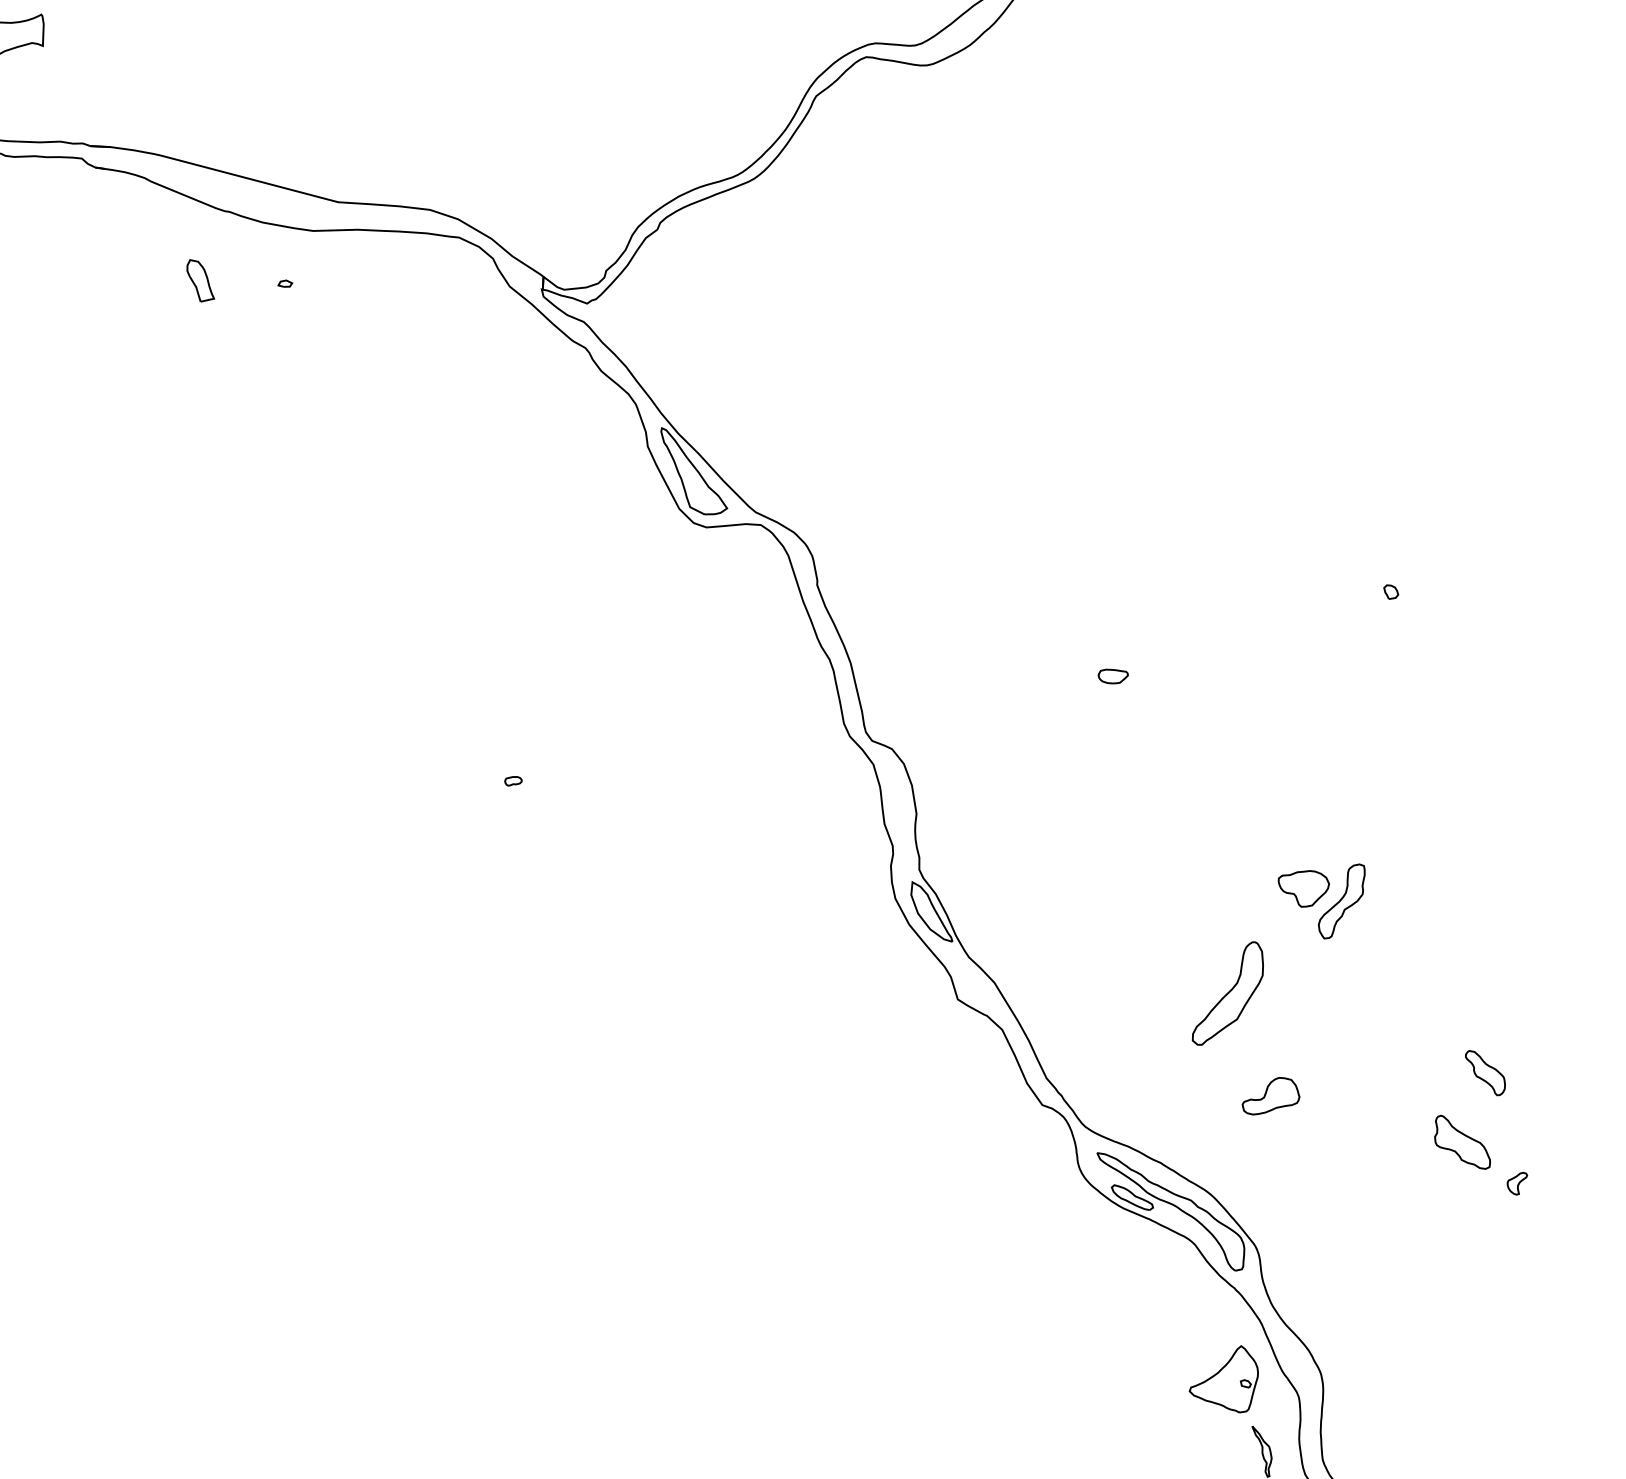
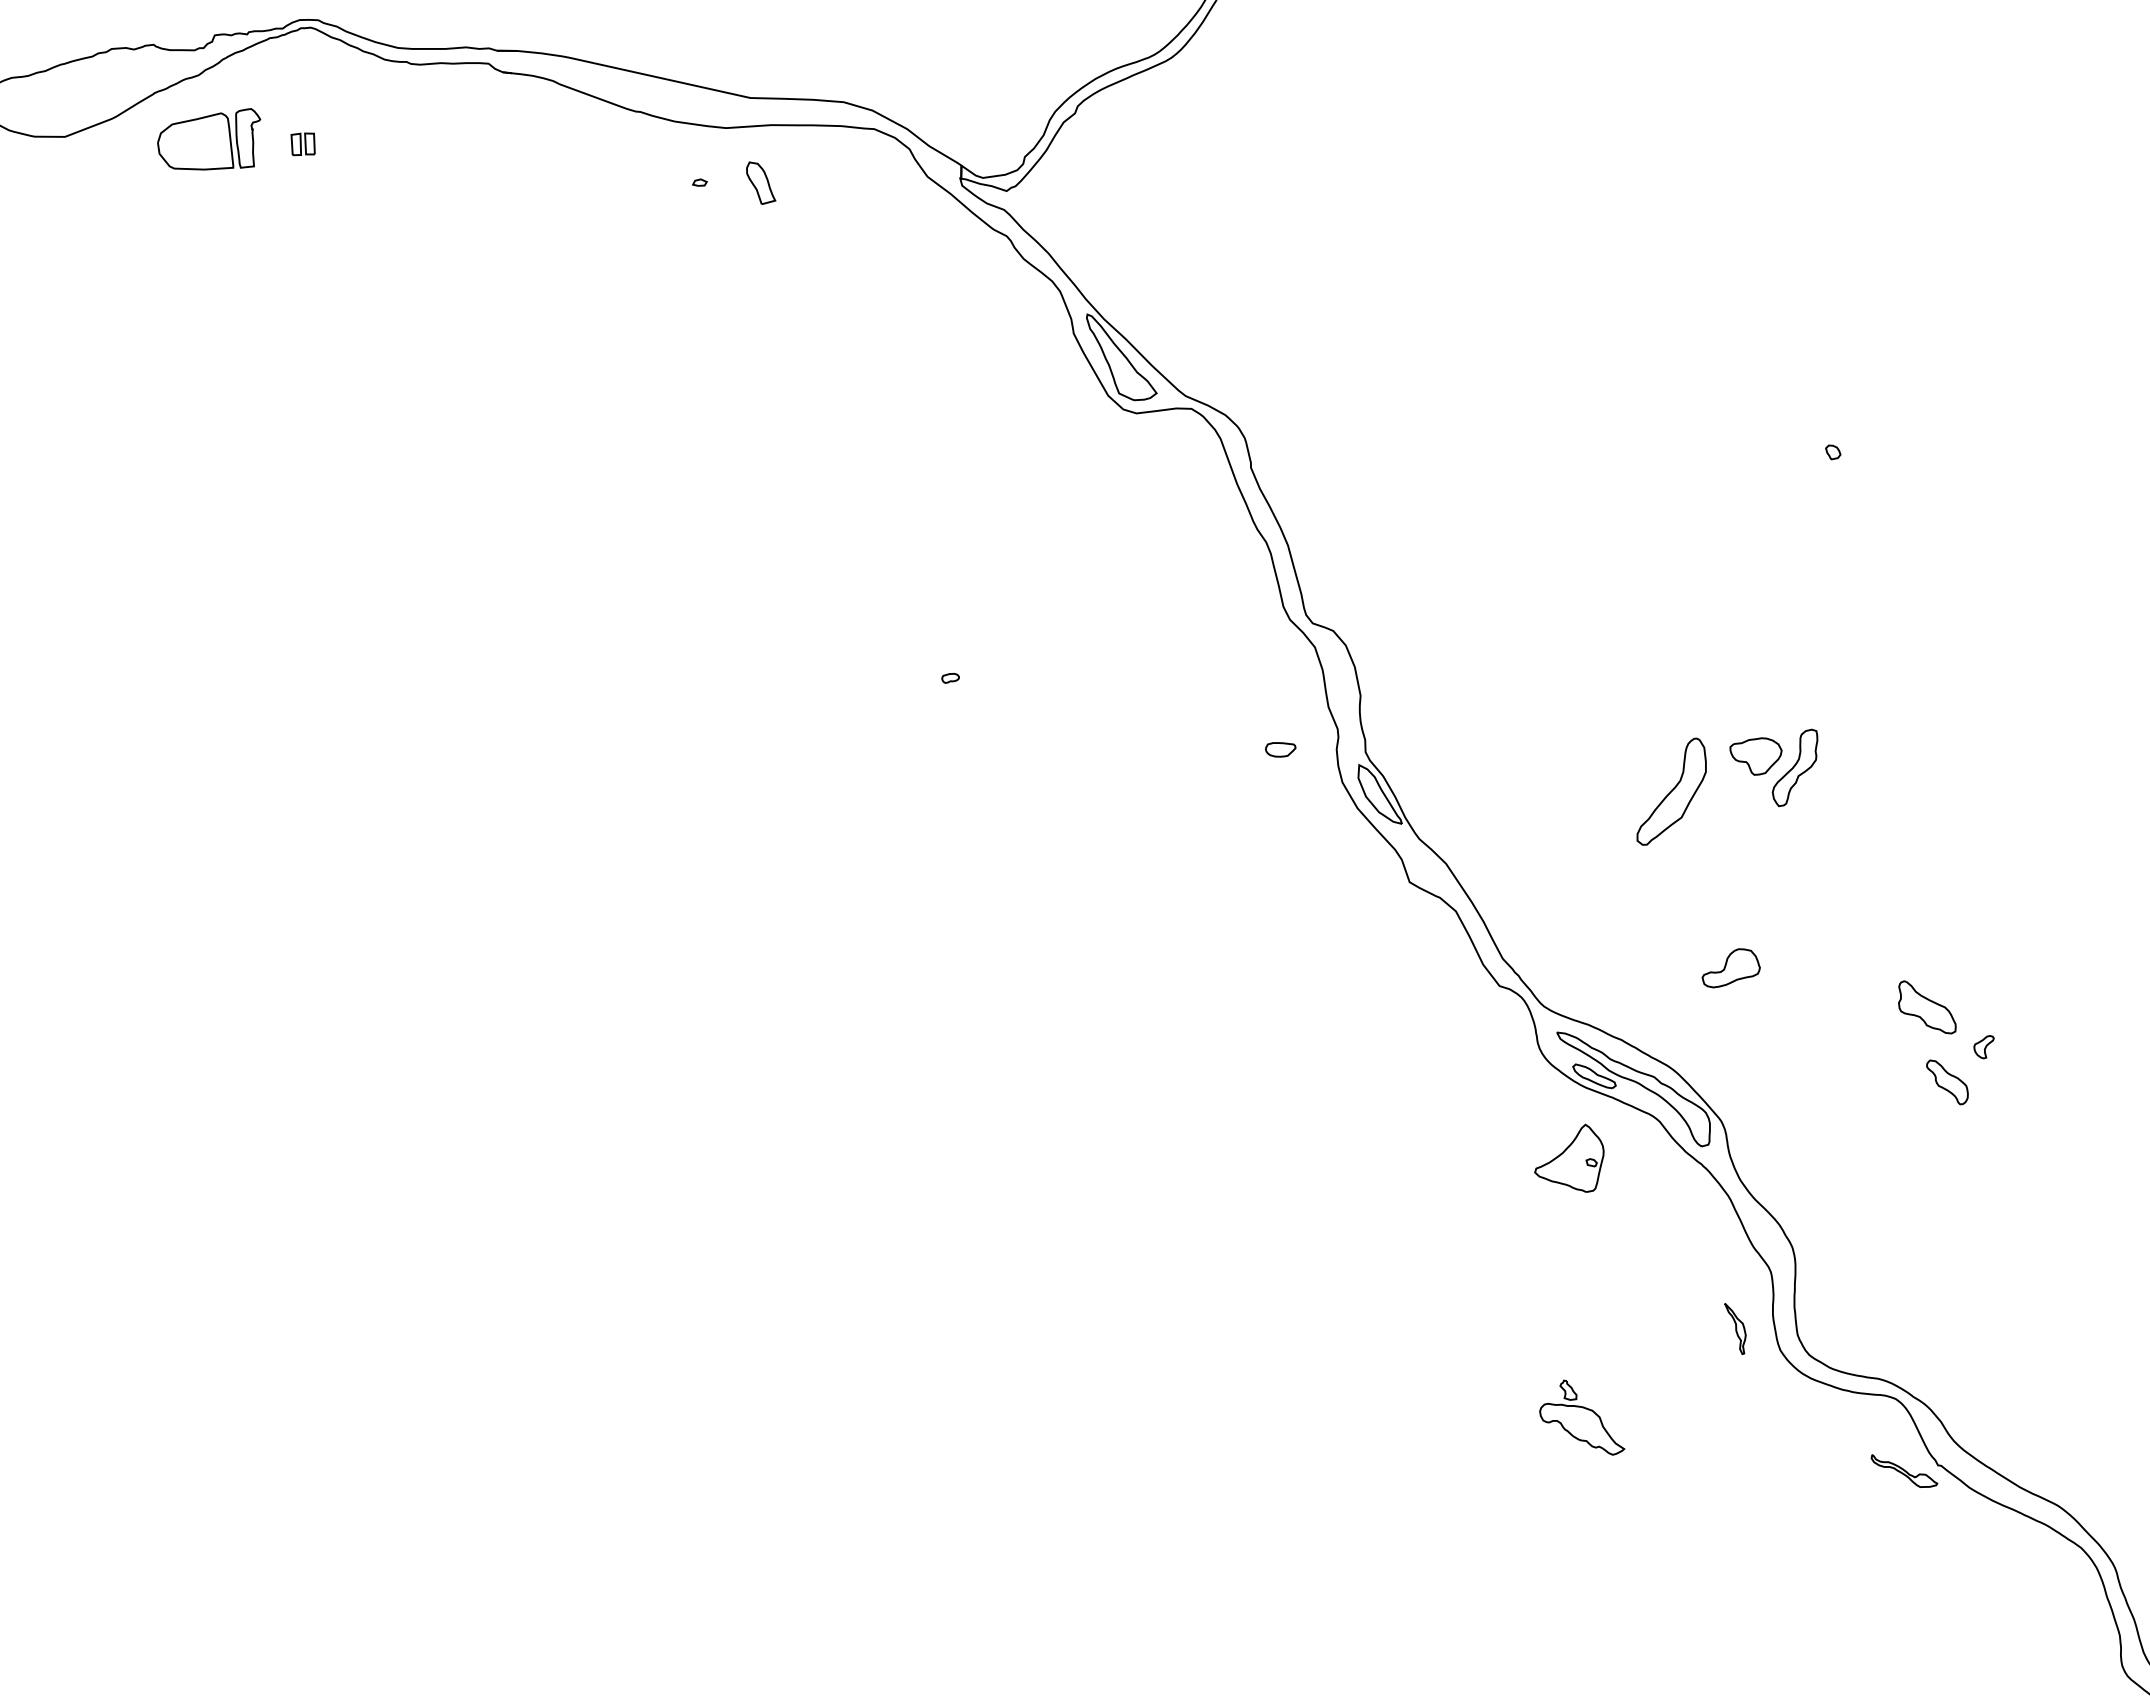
part: (201, 280) -> (761, 182), moved
part: (1113, 676) -> (1280, 749), moved
part: (1228, 993) -> (1671, 791), moved
part: (1485, 1073) -> (1947, 1082), moved
part: (1224, 1377) -> (1569, 1157), moved

